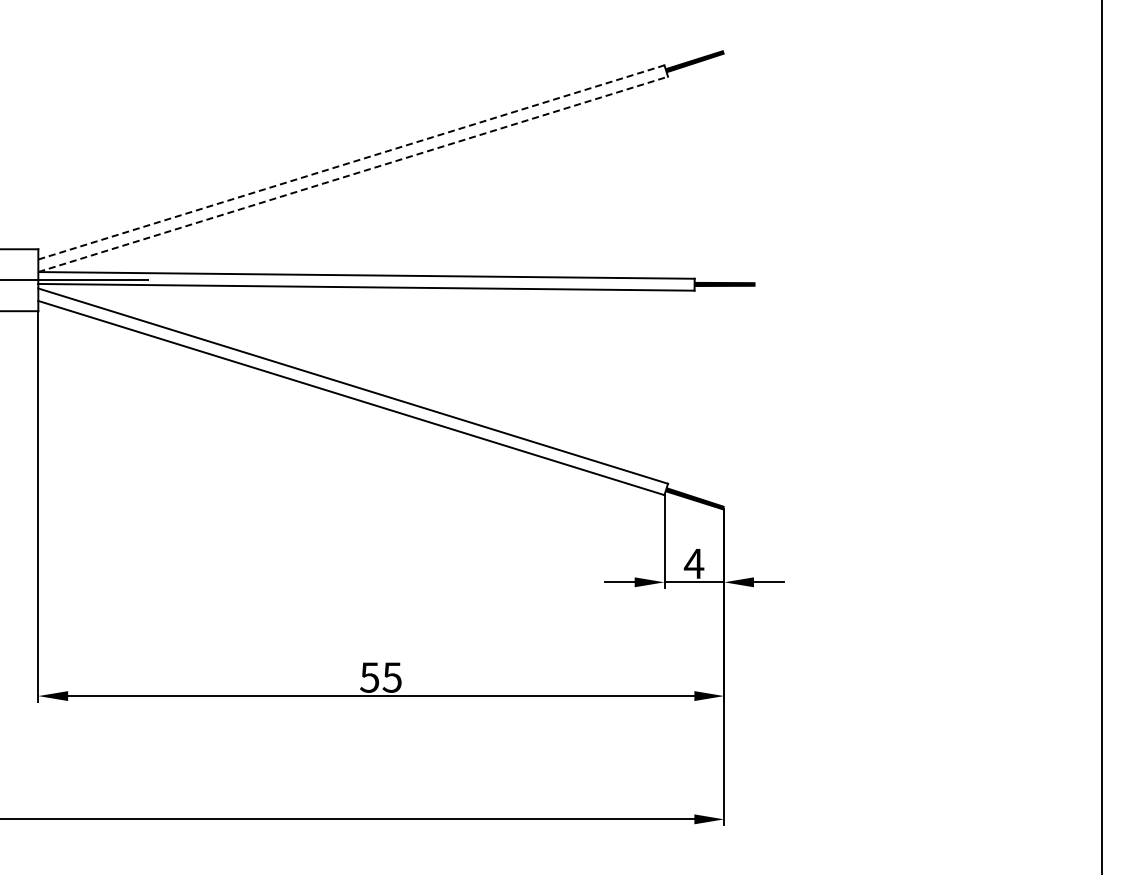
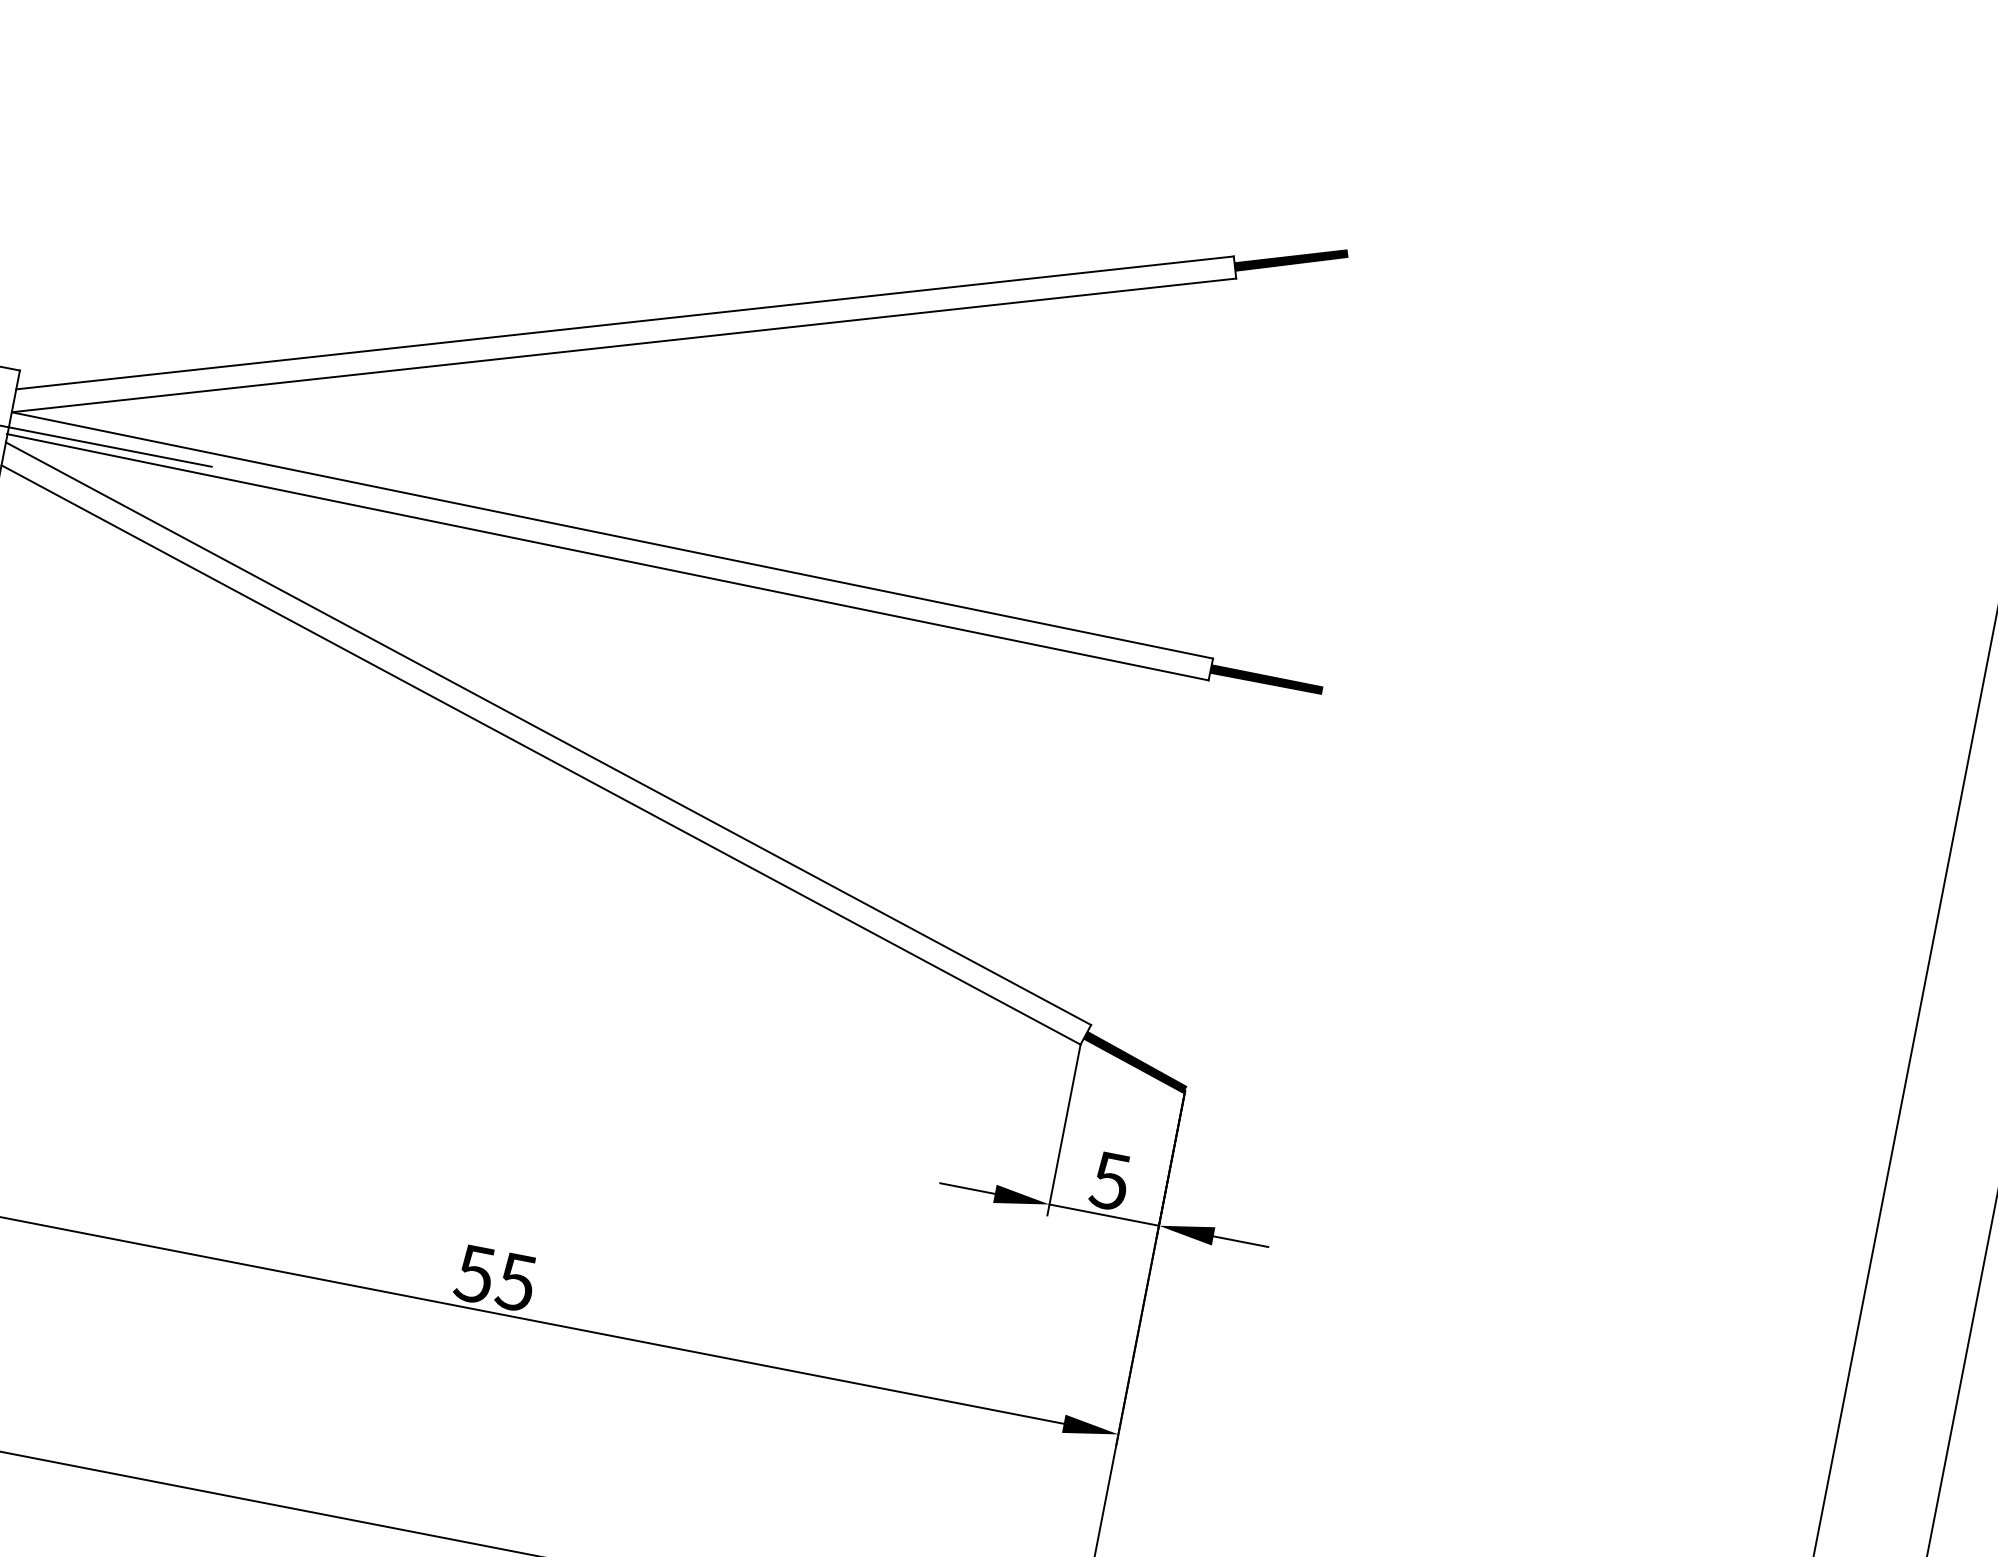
line: (351, 162) -> (625, 323), dashed -> solid
line: (353, 174) -> (624, 345), dashed -> solid
text: (693, 564) -> (1109, 1182), 4 -> 5

